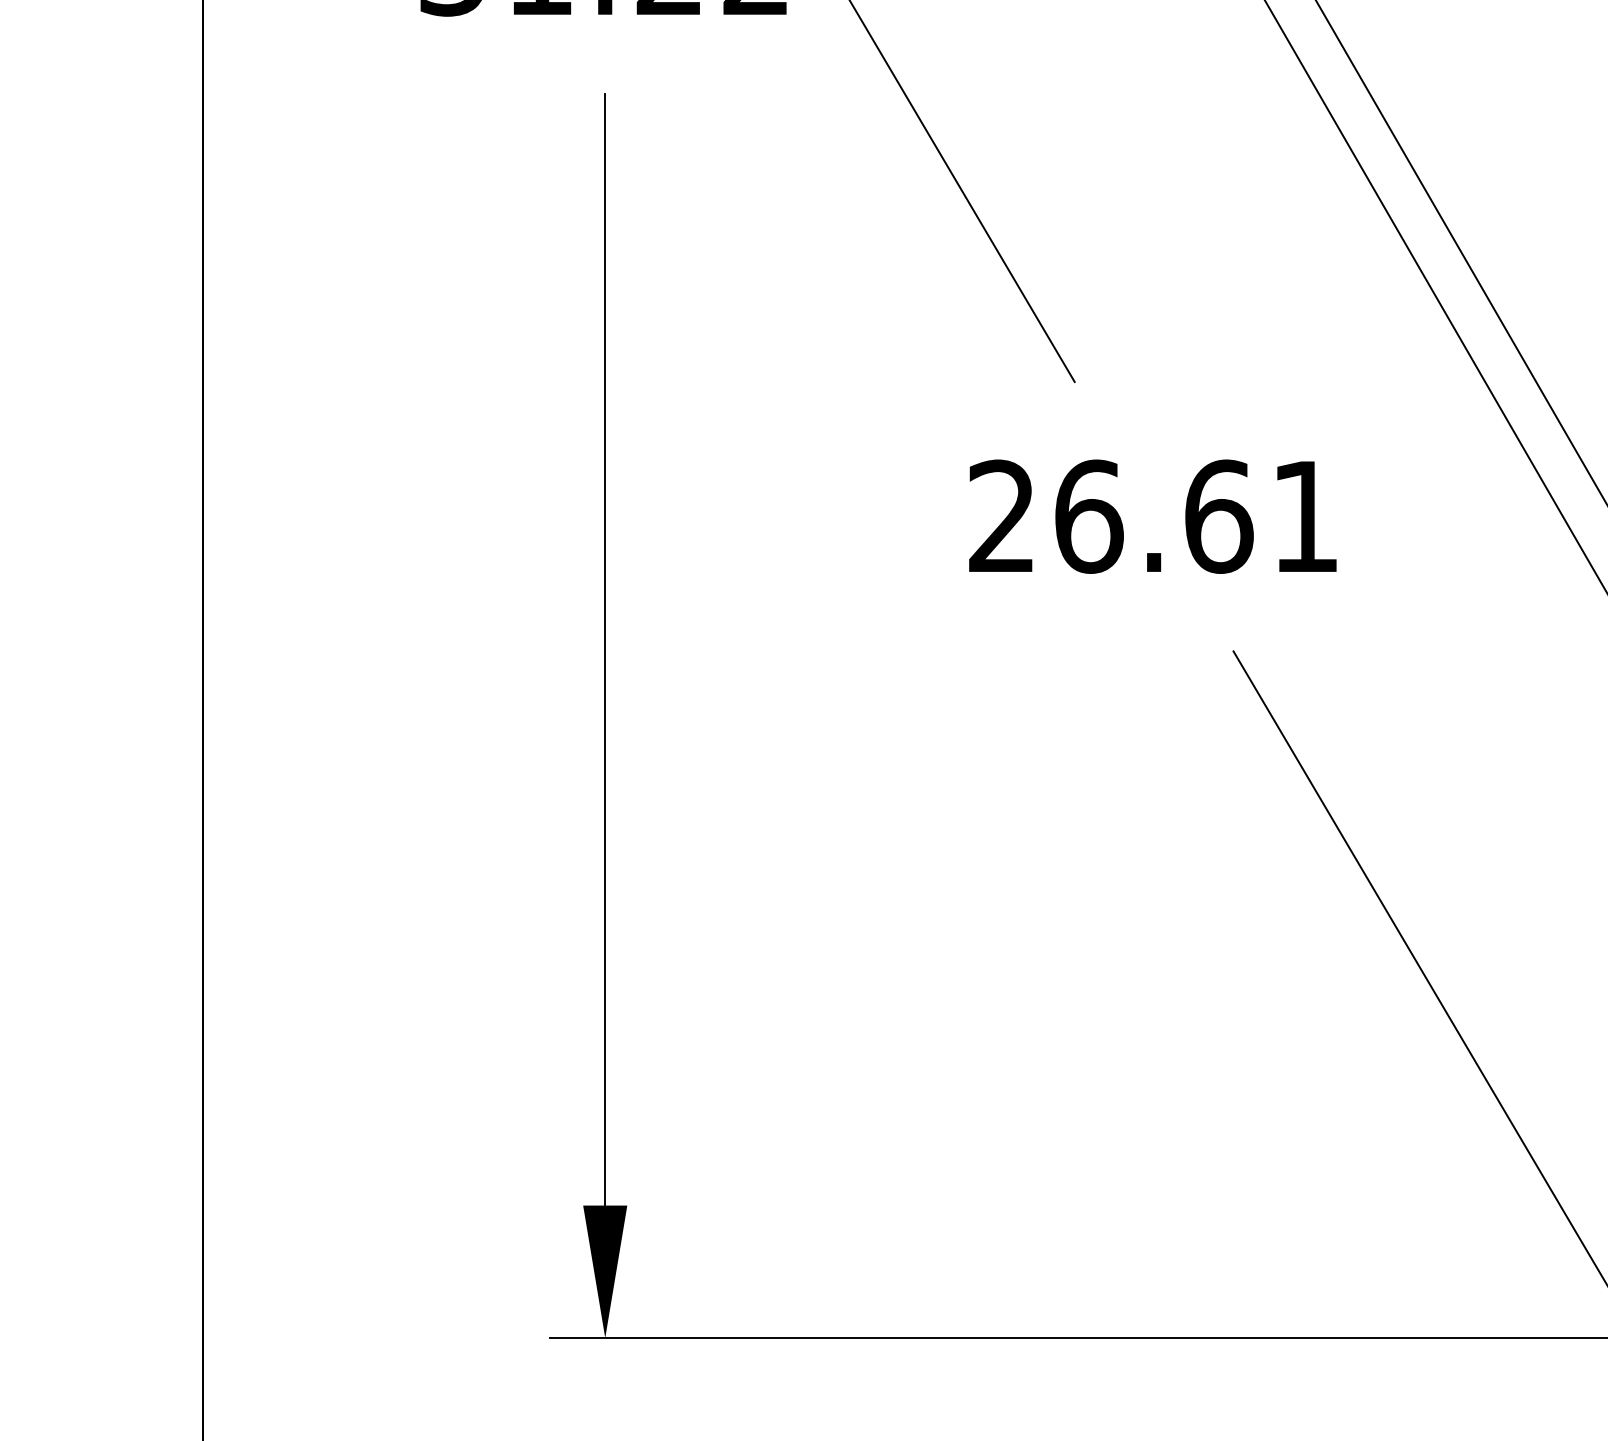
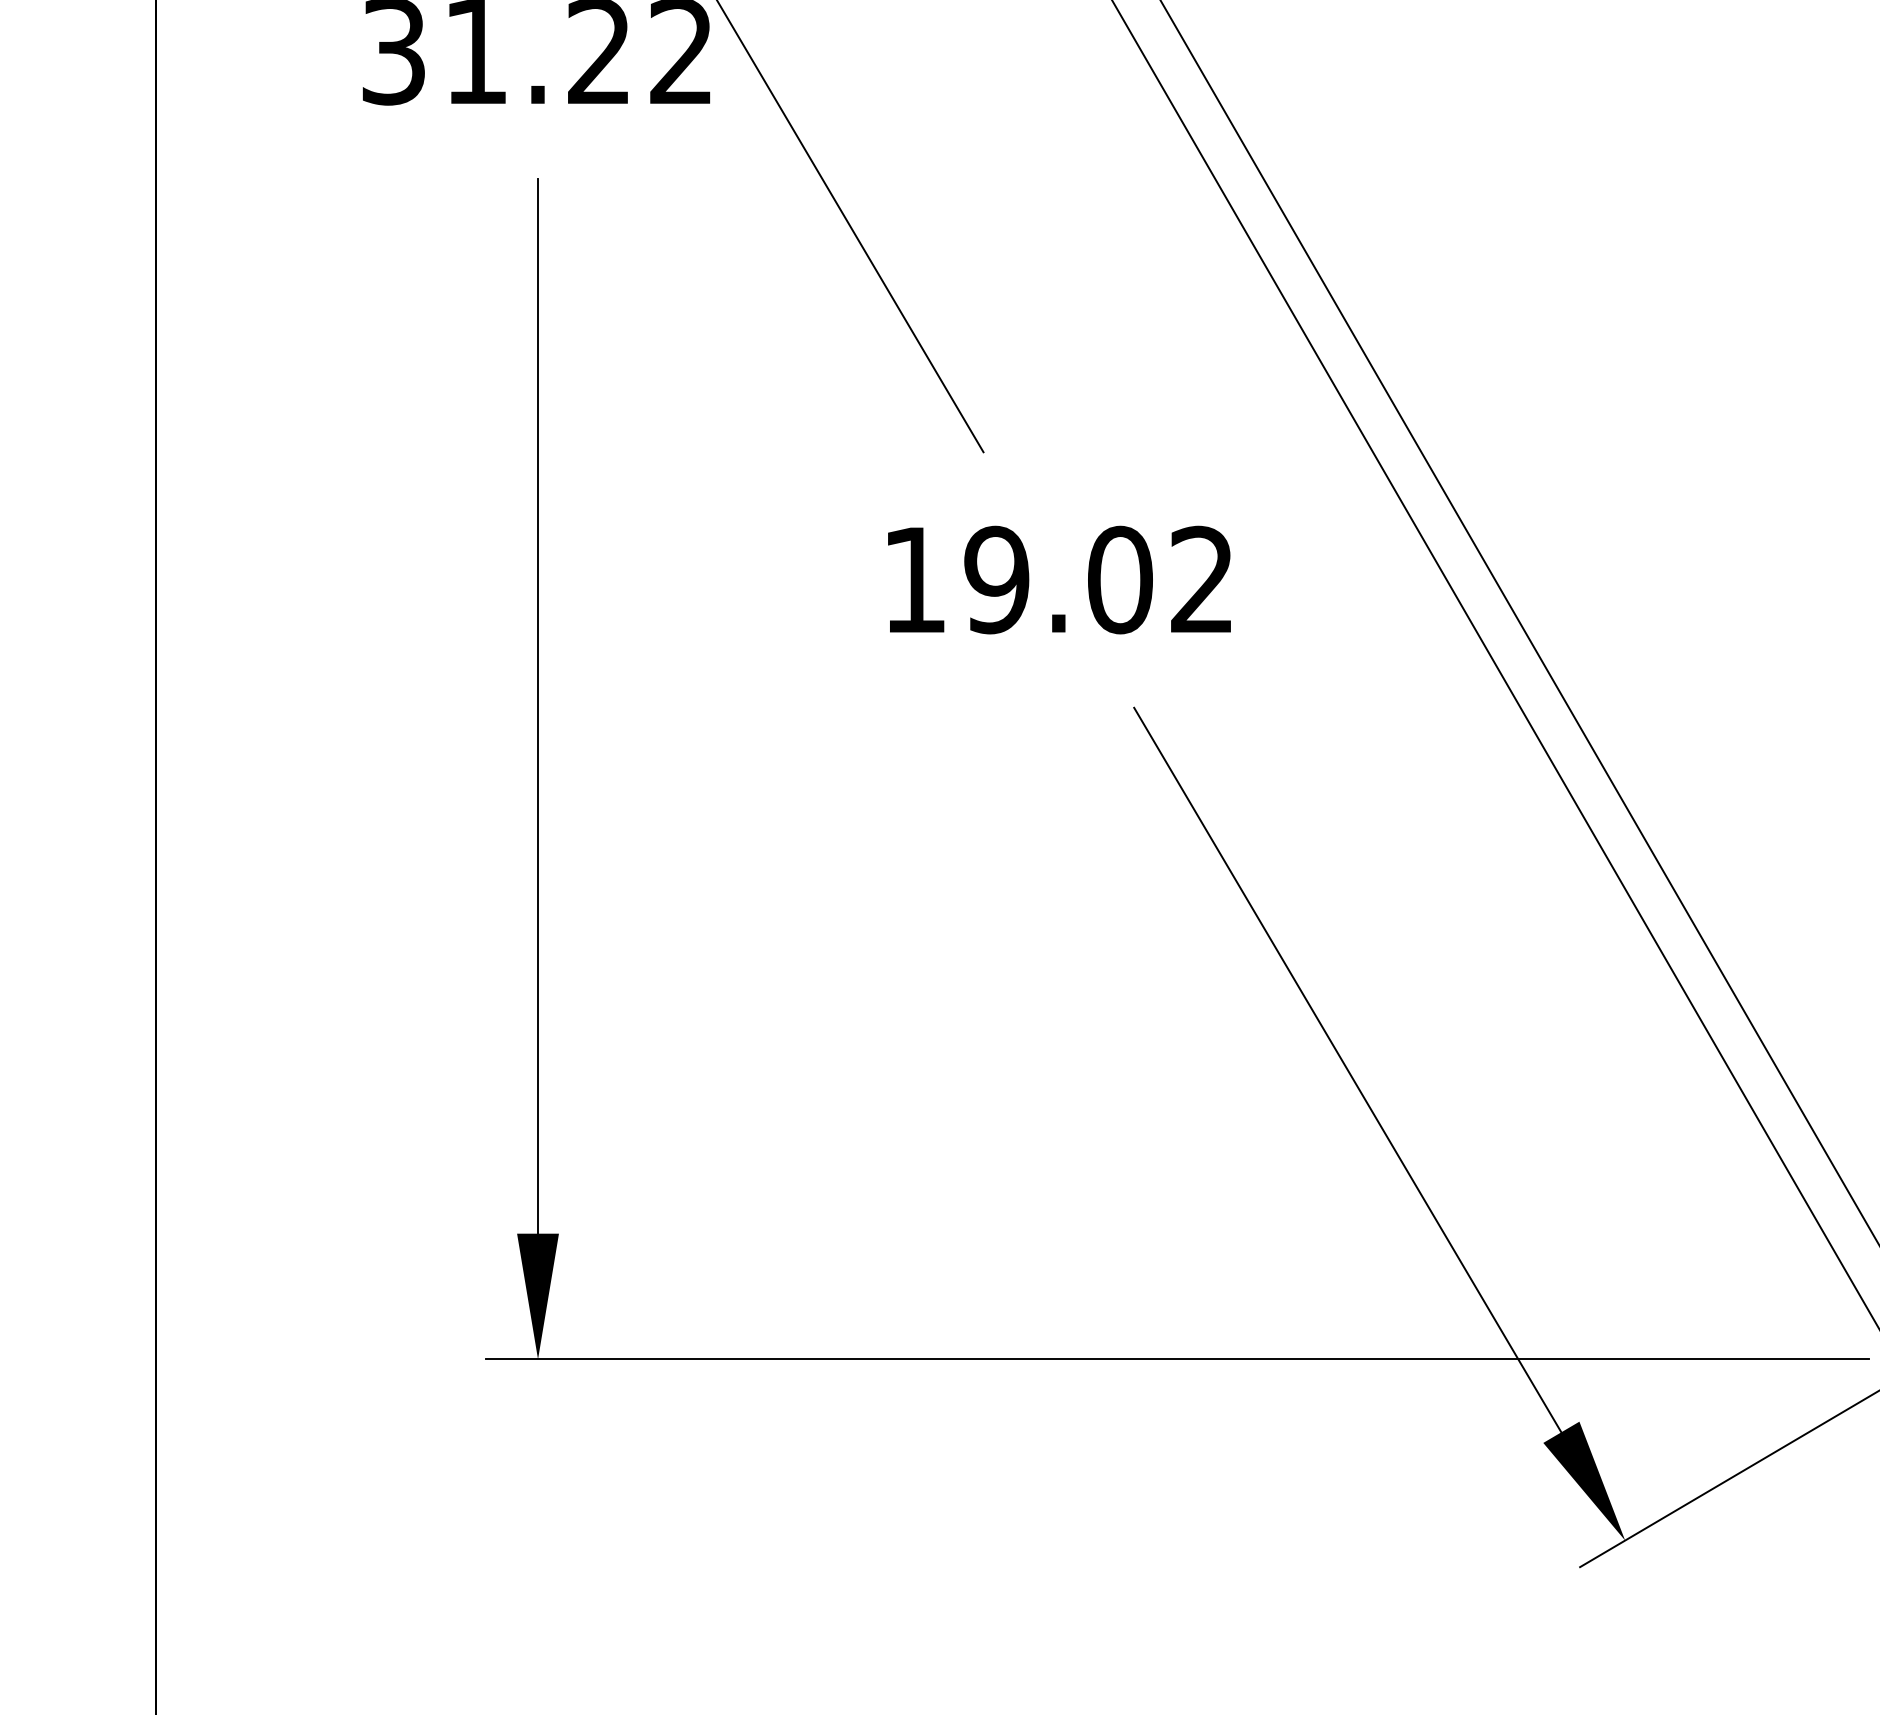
text: (1152, 516) -> (1057, 579), 26.61 -> 19.02

